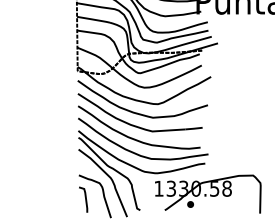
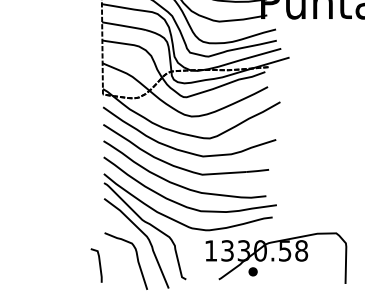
line: (85, 199) -> (99, 265), moved

